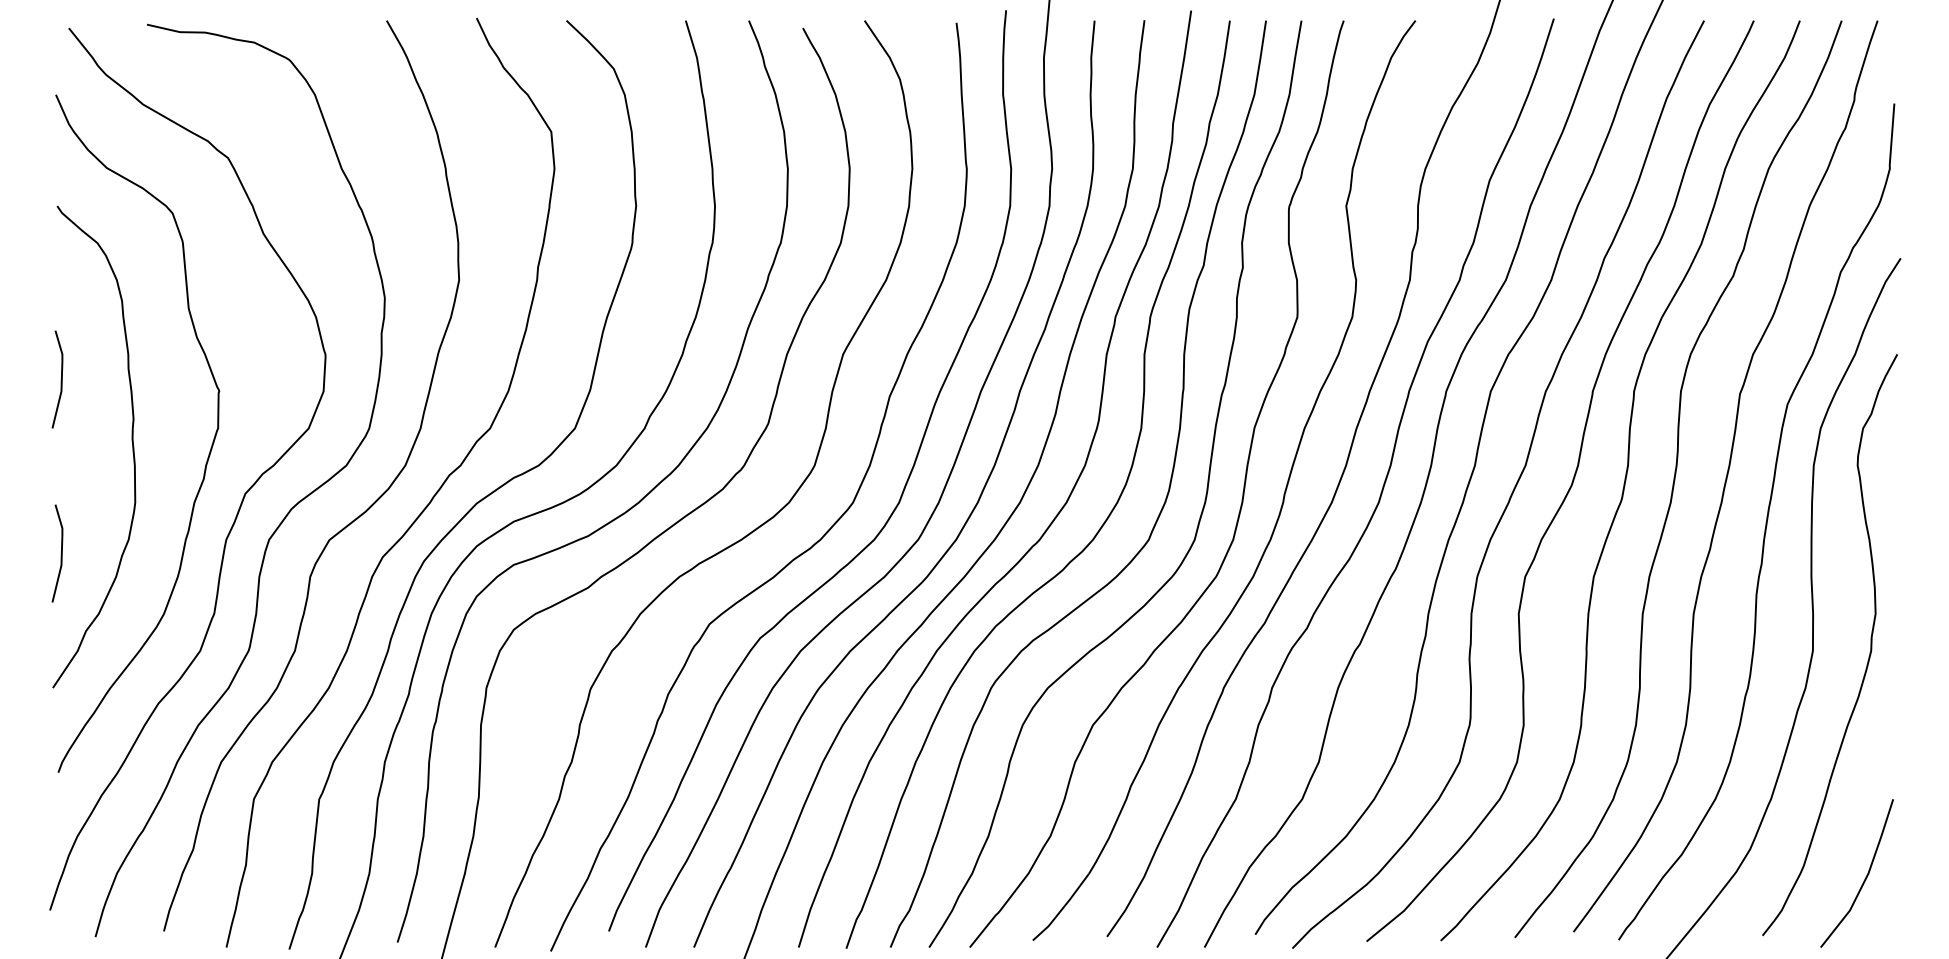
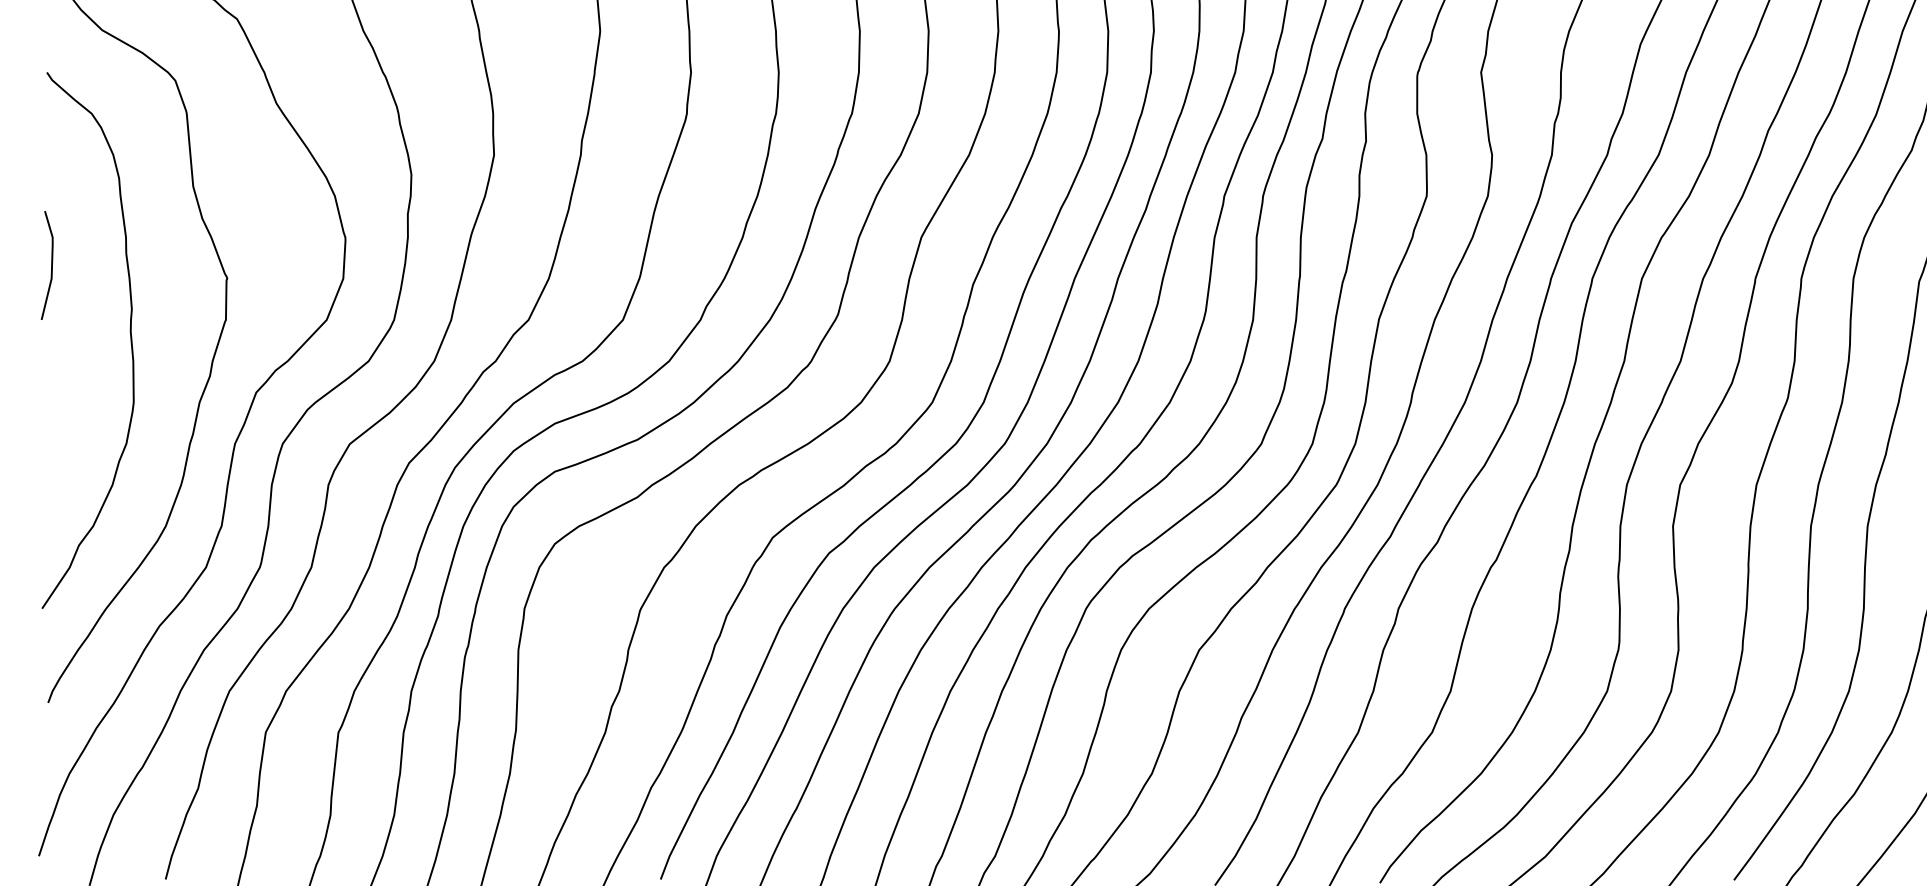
line: (60, 554) -> (50, 460), removed

